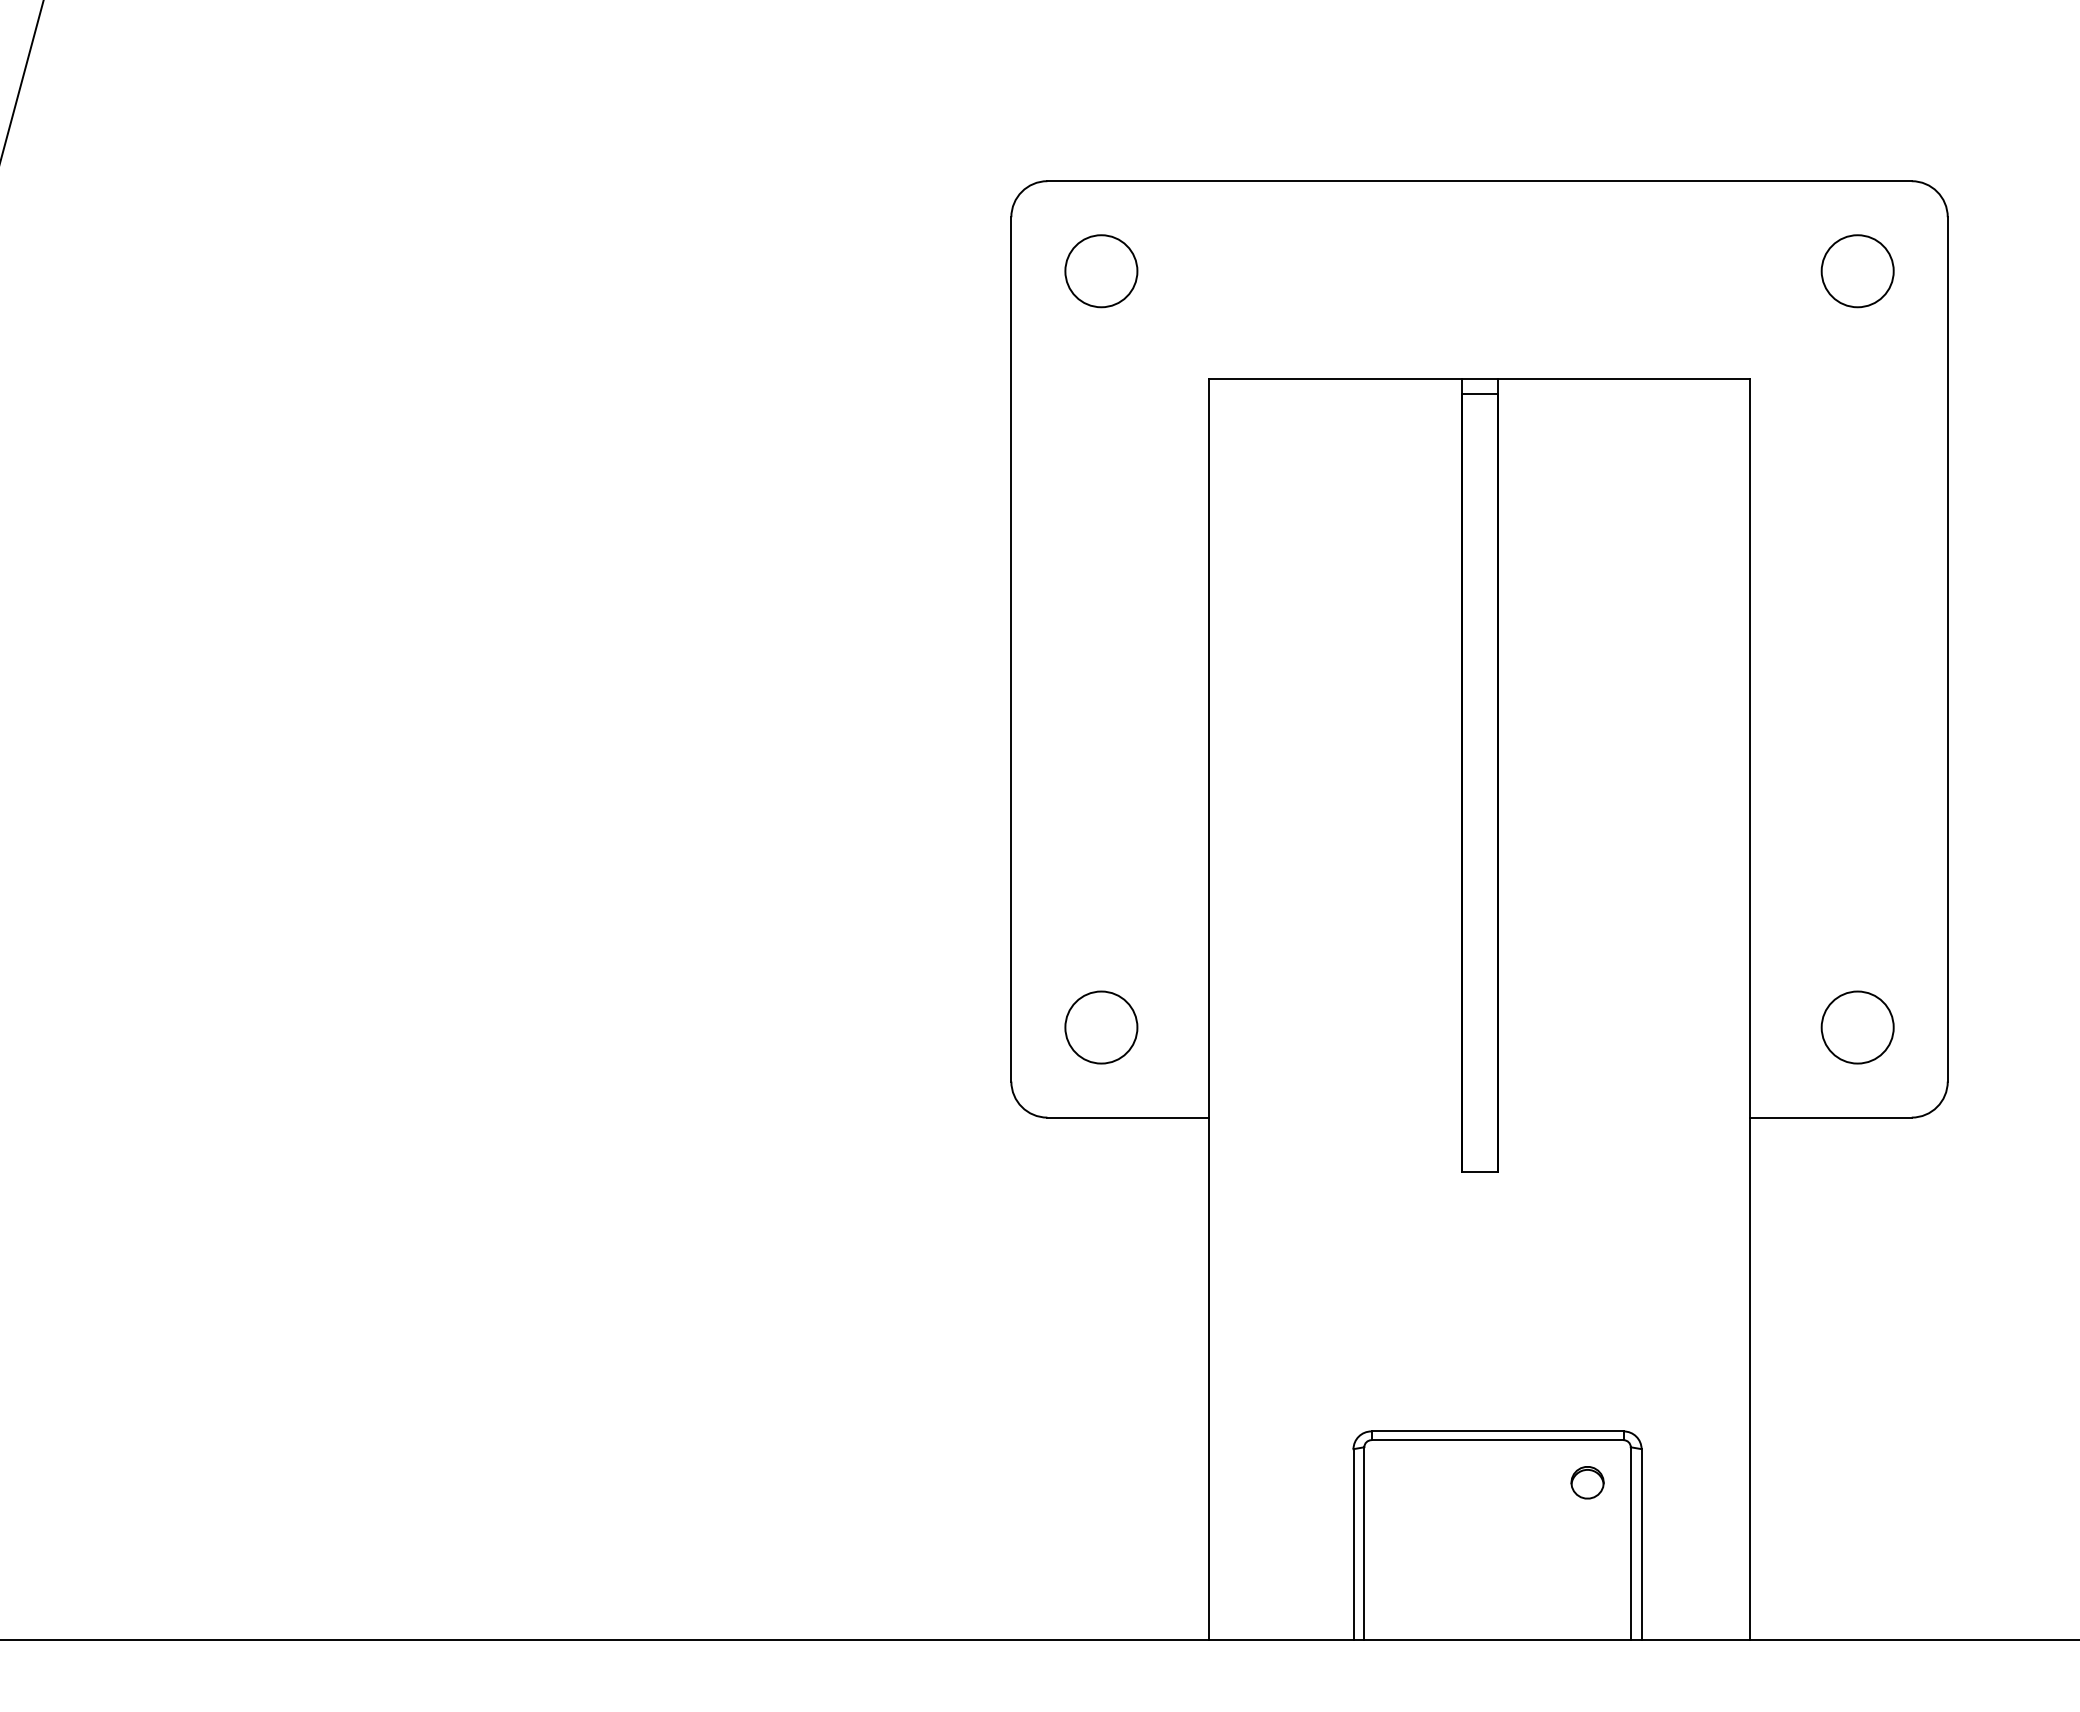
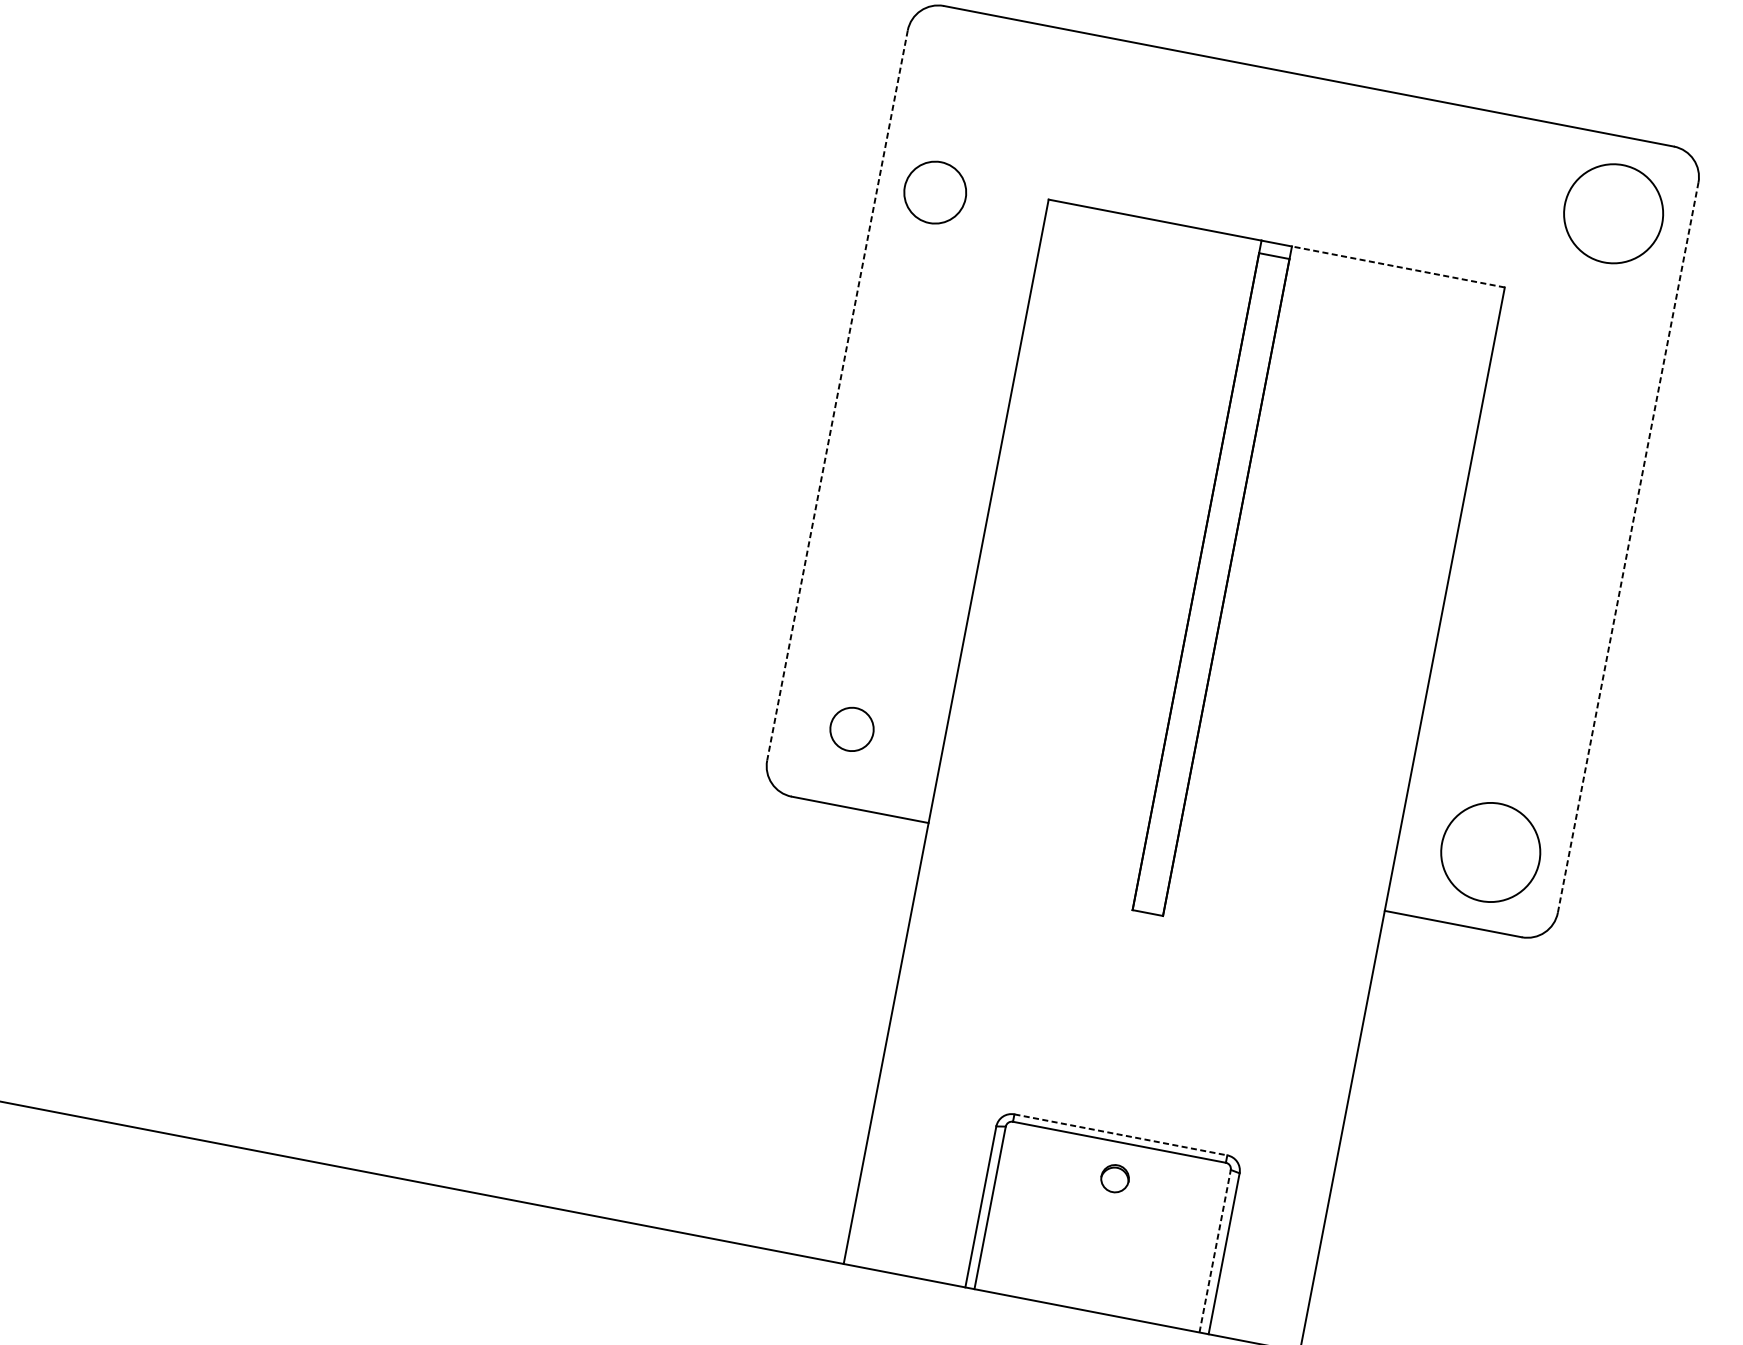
circle: (1101, 271) -> (935, 192), moved
circle: (1857, 271) -> (1613, 213), size x1.6
line: (1623, 379) -> (1398, 267), solid -> dashed
line: (1947, 648) -> (1628, 546), solid -> dashed
line: (1011, 649) -> (837, 395), solid -> dashed
circle: (1101, 1027) -> (852, 729), size x0.7
circle: (1857, 1027) -> (1490, 852), size x1.6
line: (1498, 1431) -> (1121, 1135), solid -> dashed
part: (1587, 1482) -> (1115, 1178), moved
line: (1630, 1543) -> (1214, 1251), solid -> dashed

